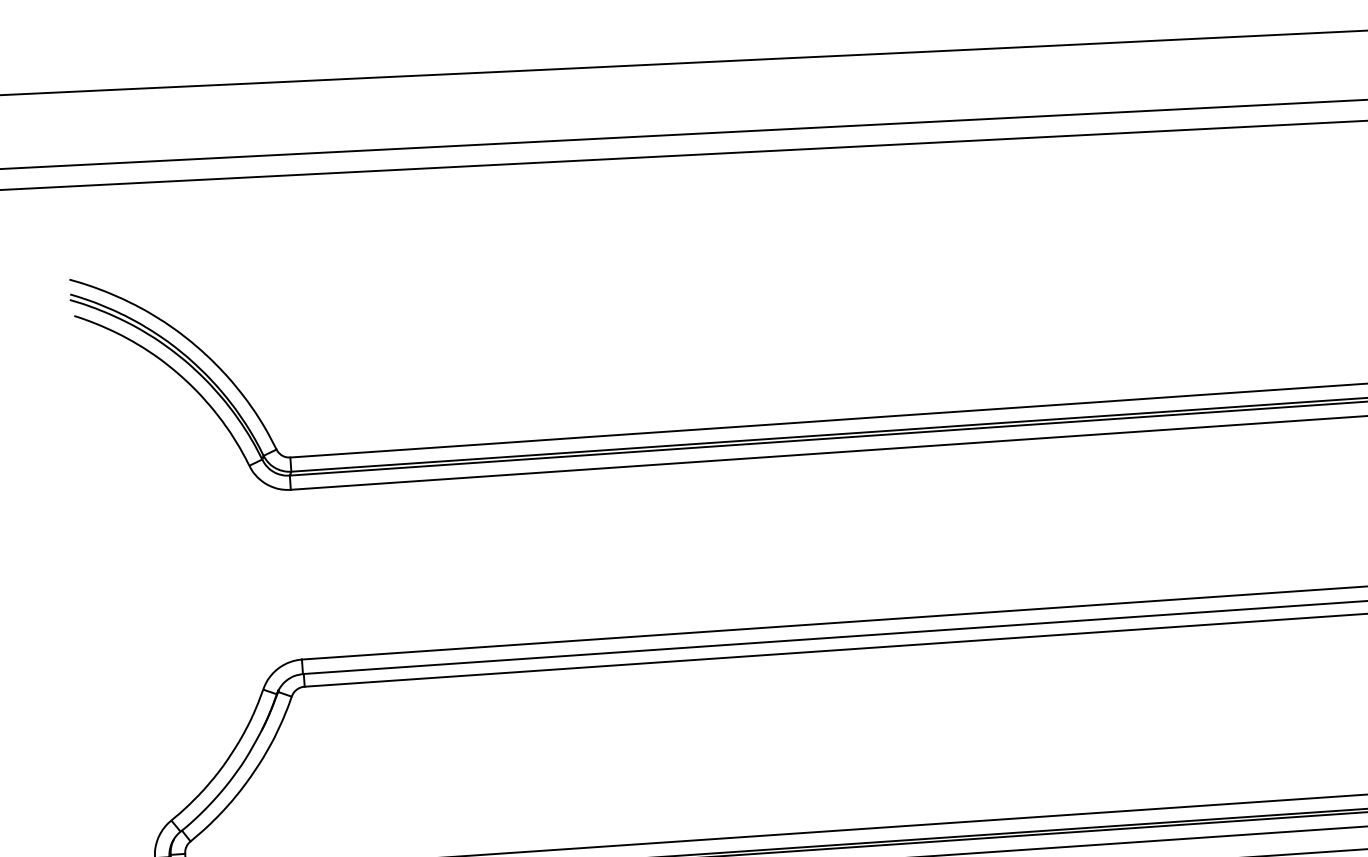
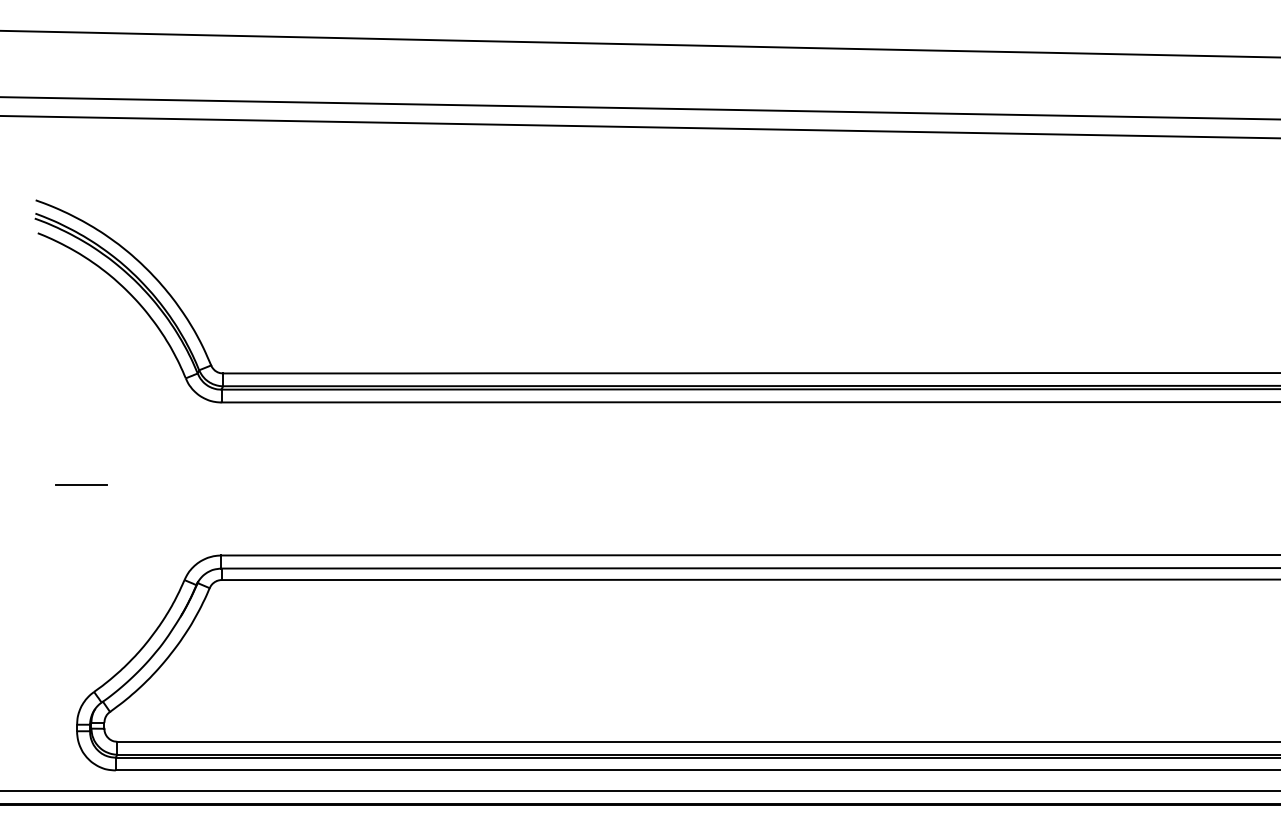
line: (141, 591) -> (81, 484), added

